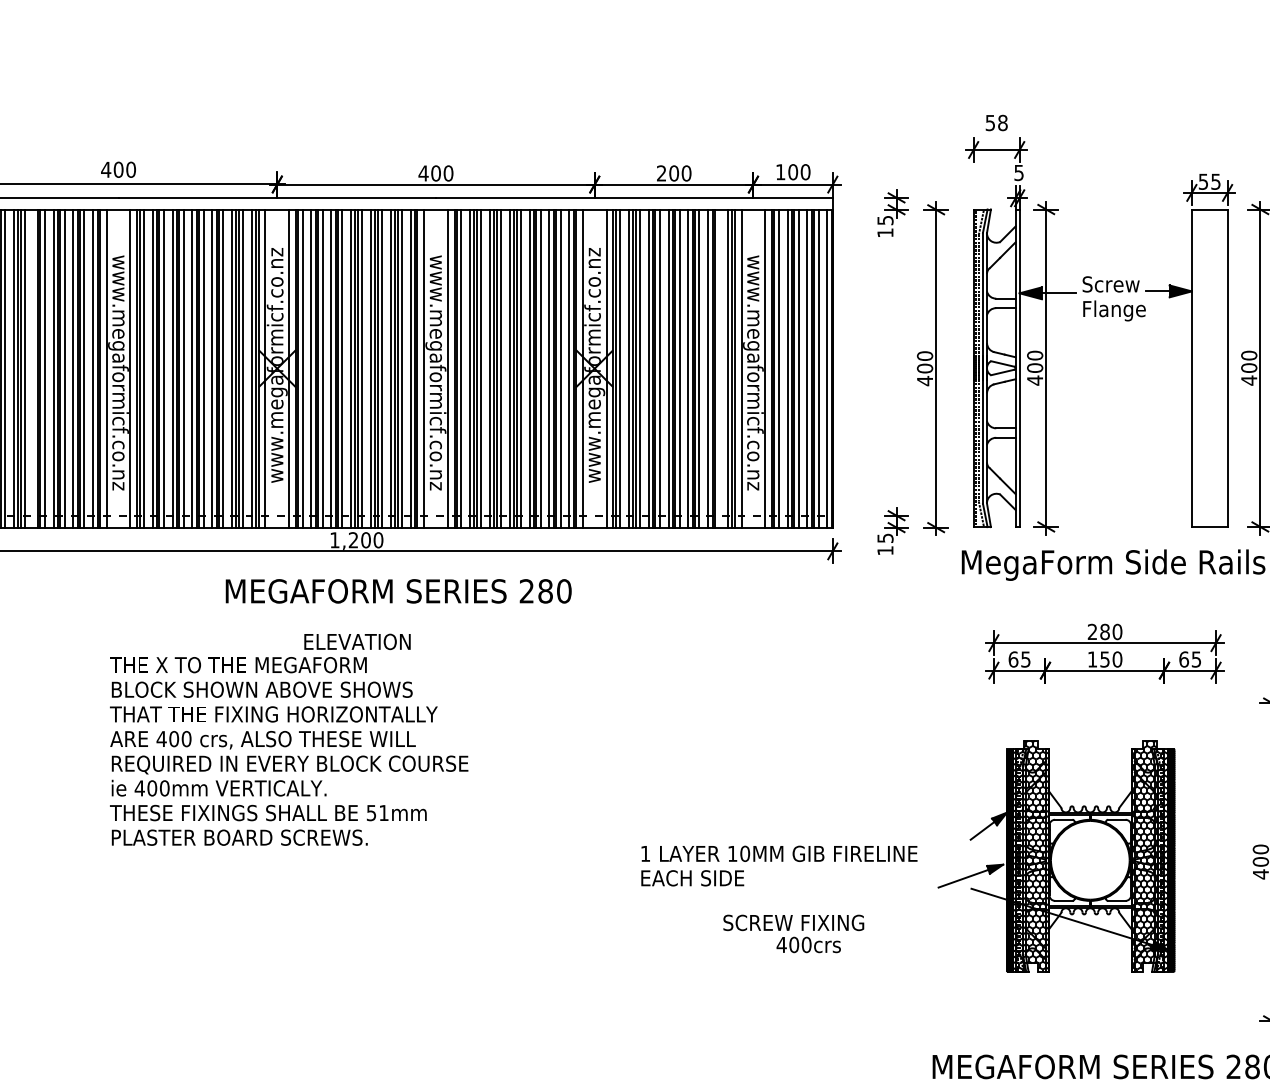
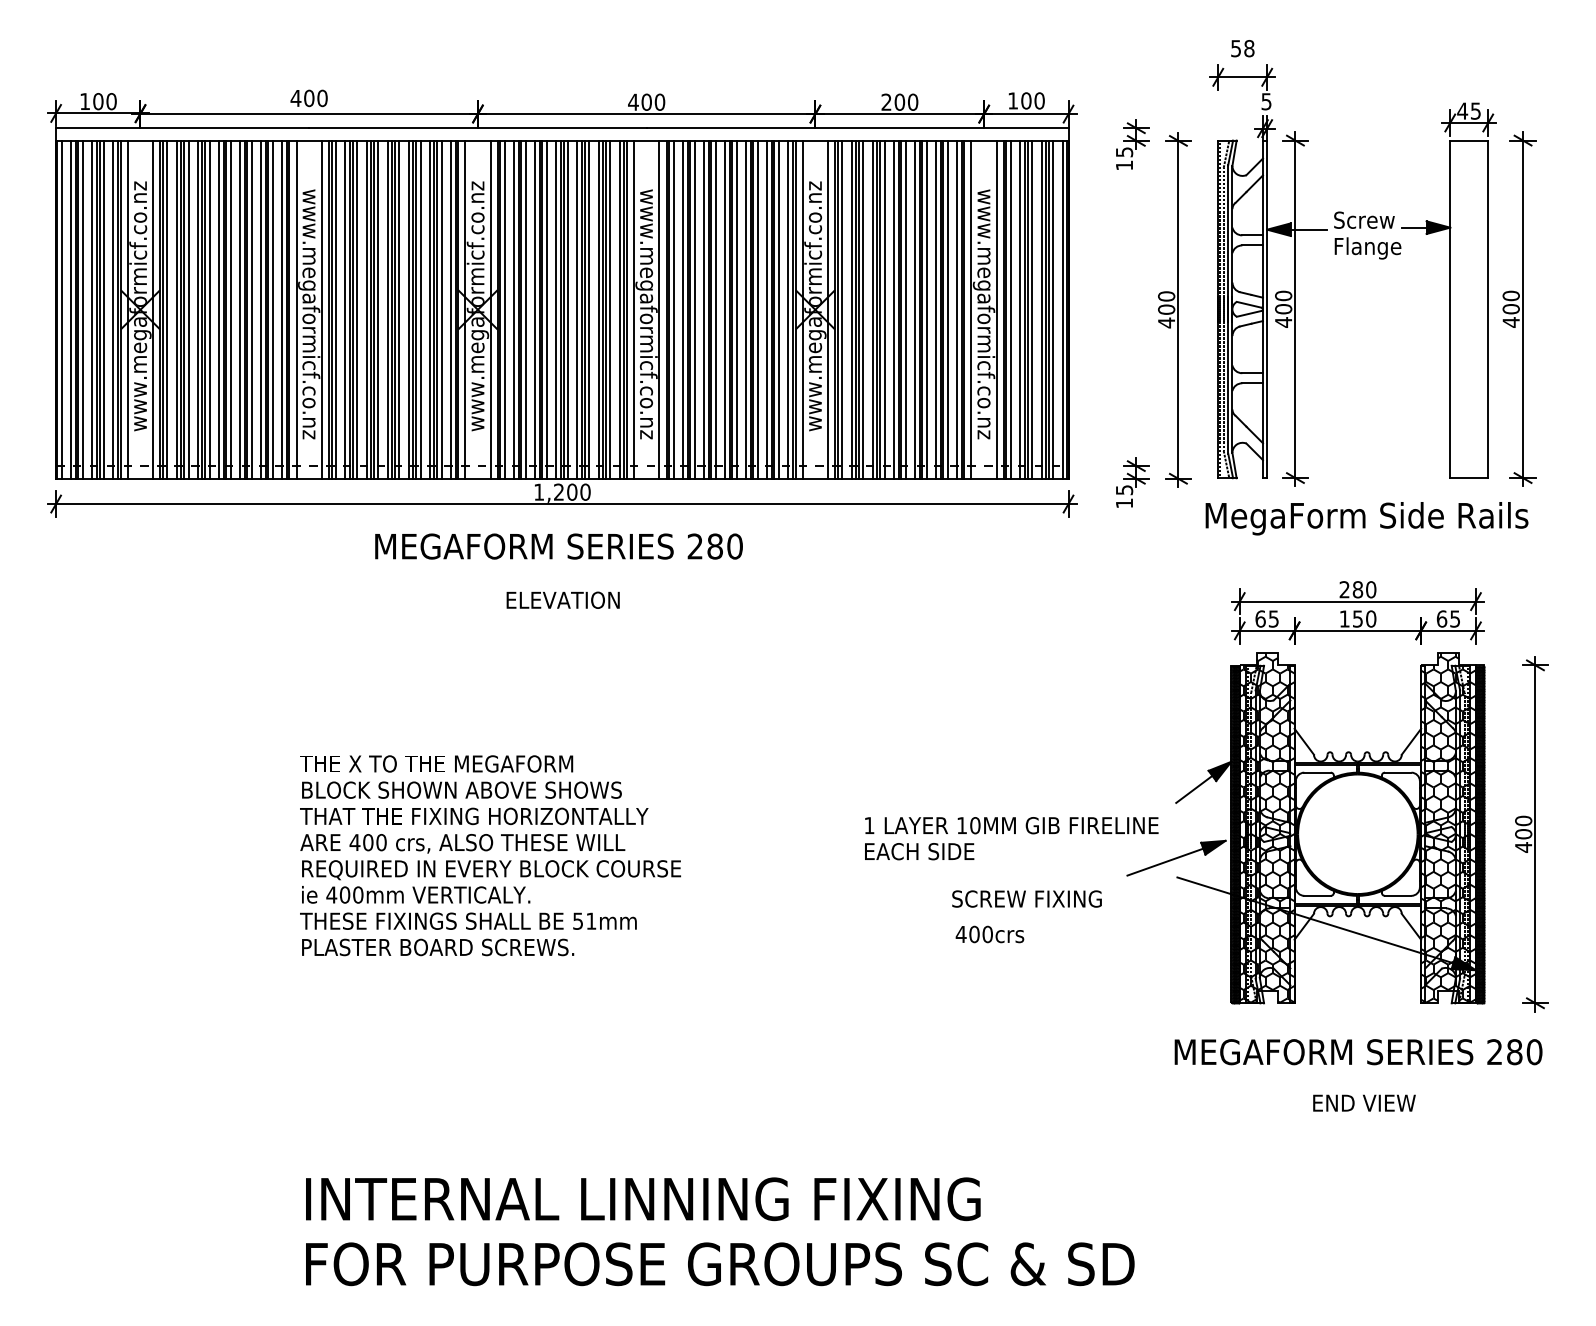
text: (1203, 181) -> (1462, 110), 55 -> 45
line: (33, 368) -> (218, 309), added
line: (718, 368) -> (947, 309), added
text: (398, 591) -> (558, 546), moved
text: (289, 751) -> (490, 855), moved
part: (1055, 856) -> (1305, 828), size x1.43
text: (808, 944) -> (989, 934), moved

